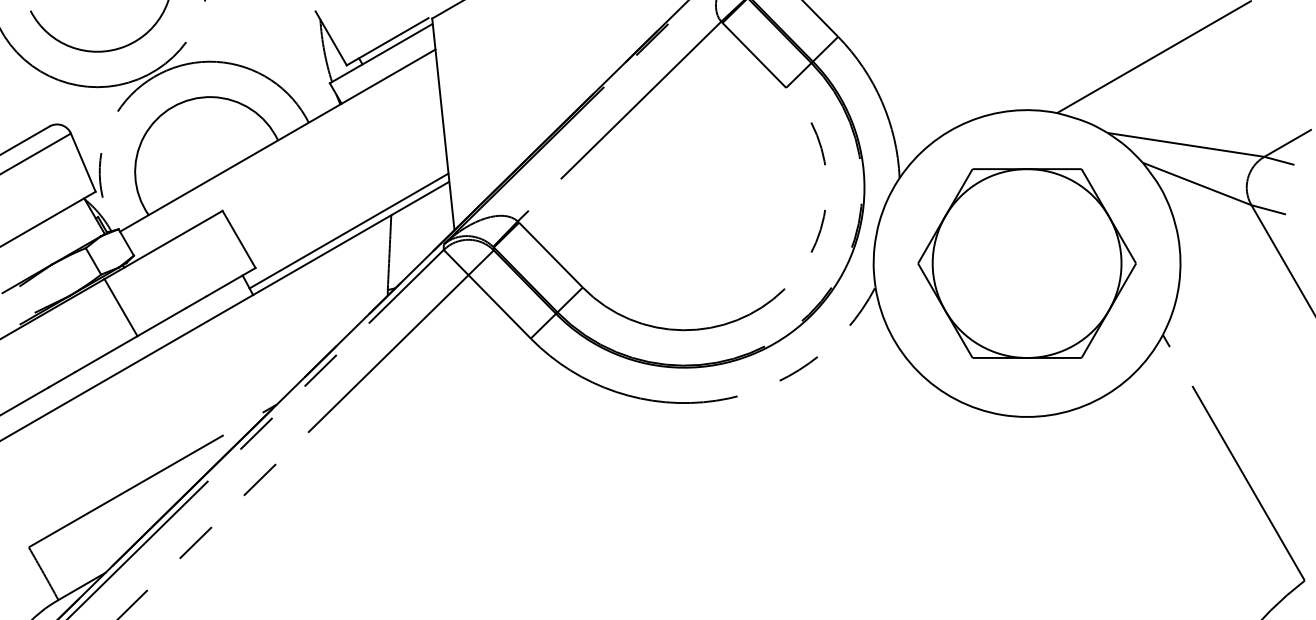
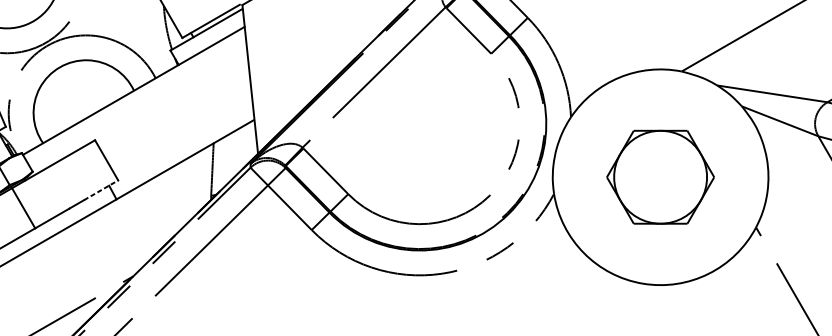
line: (348, 230) -> (183, 154), removed
part: (1026, 263) -> (660, 177), size x0.7
line: (231, 281) -> (101, 189), solid -> dashed

